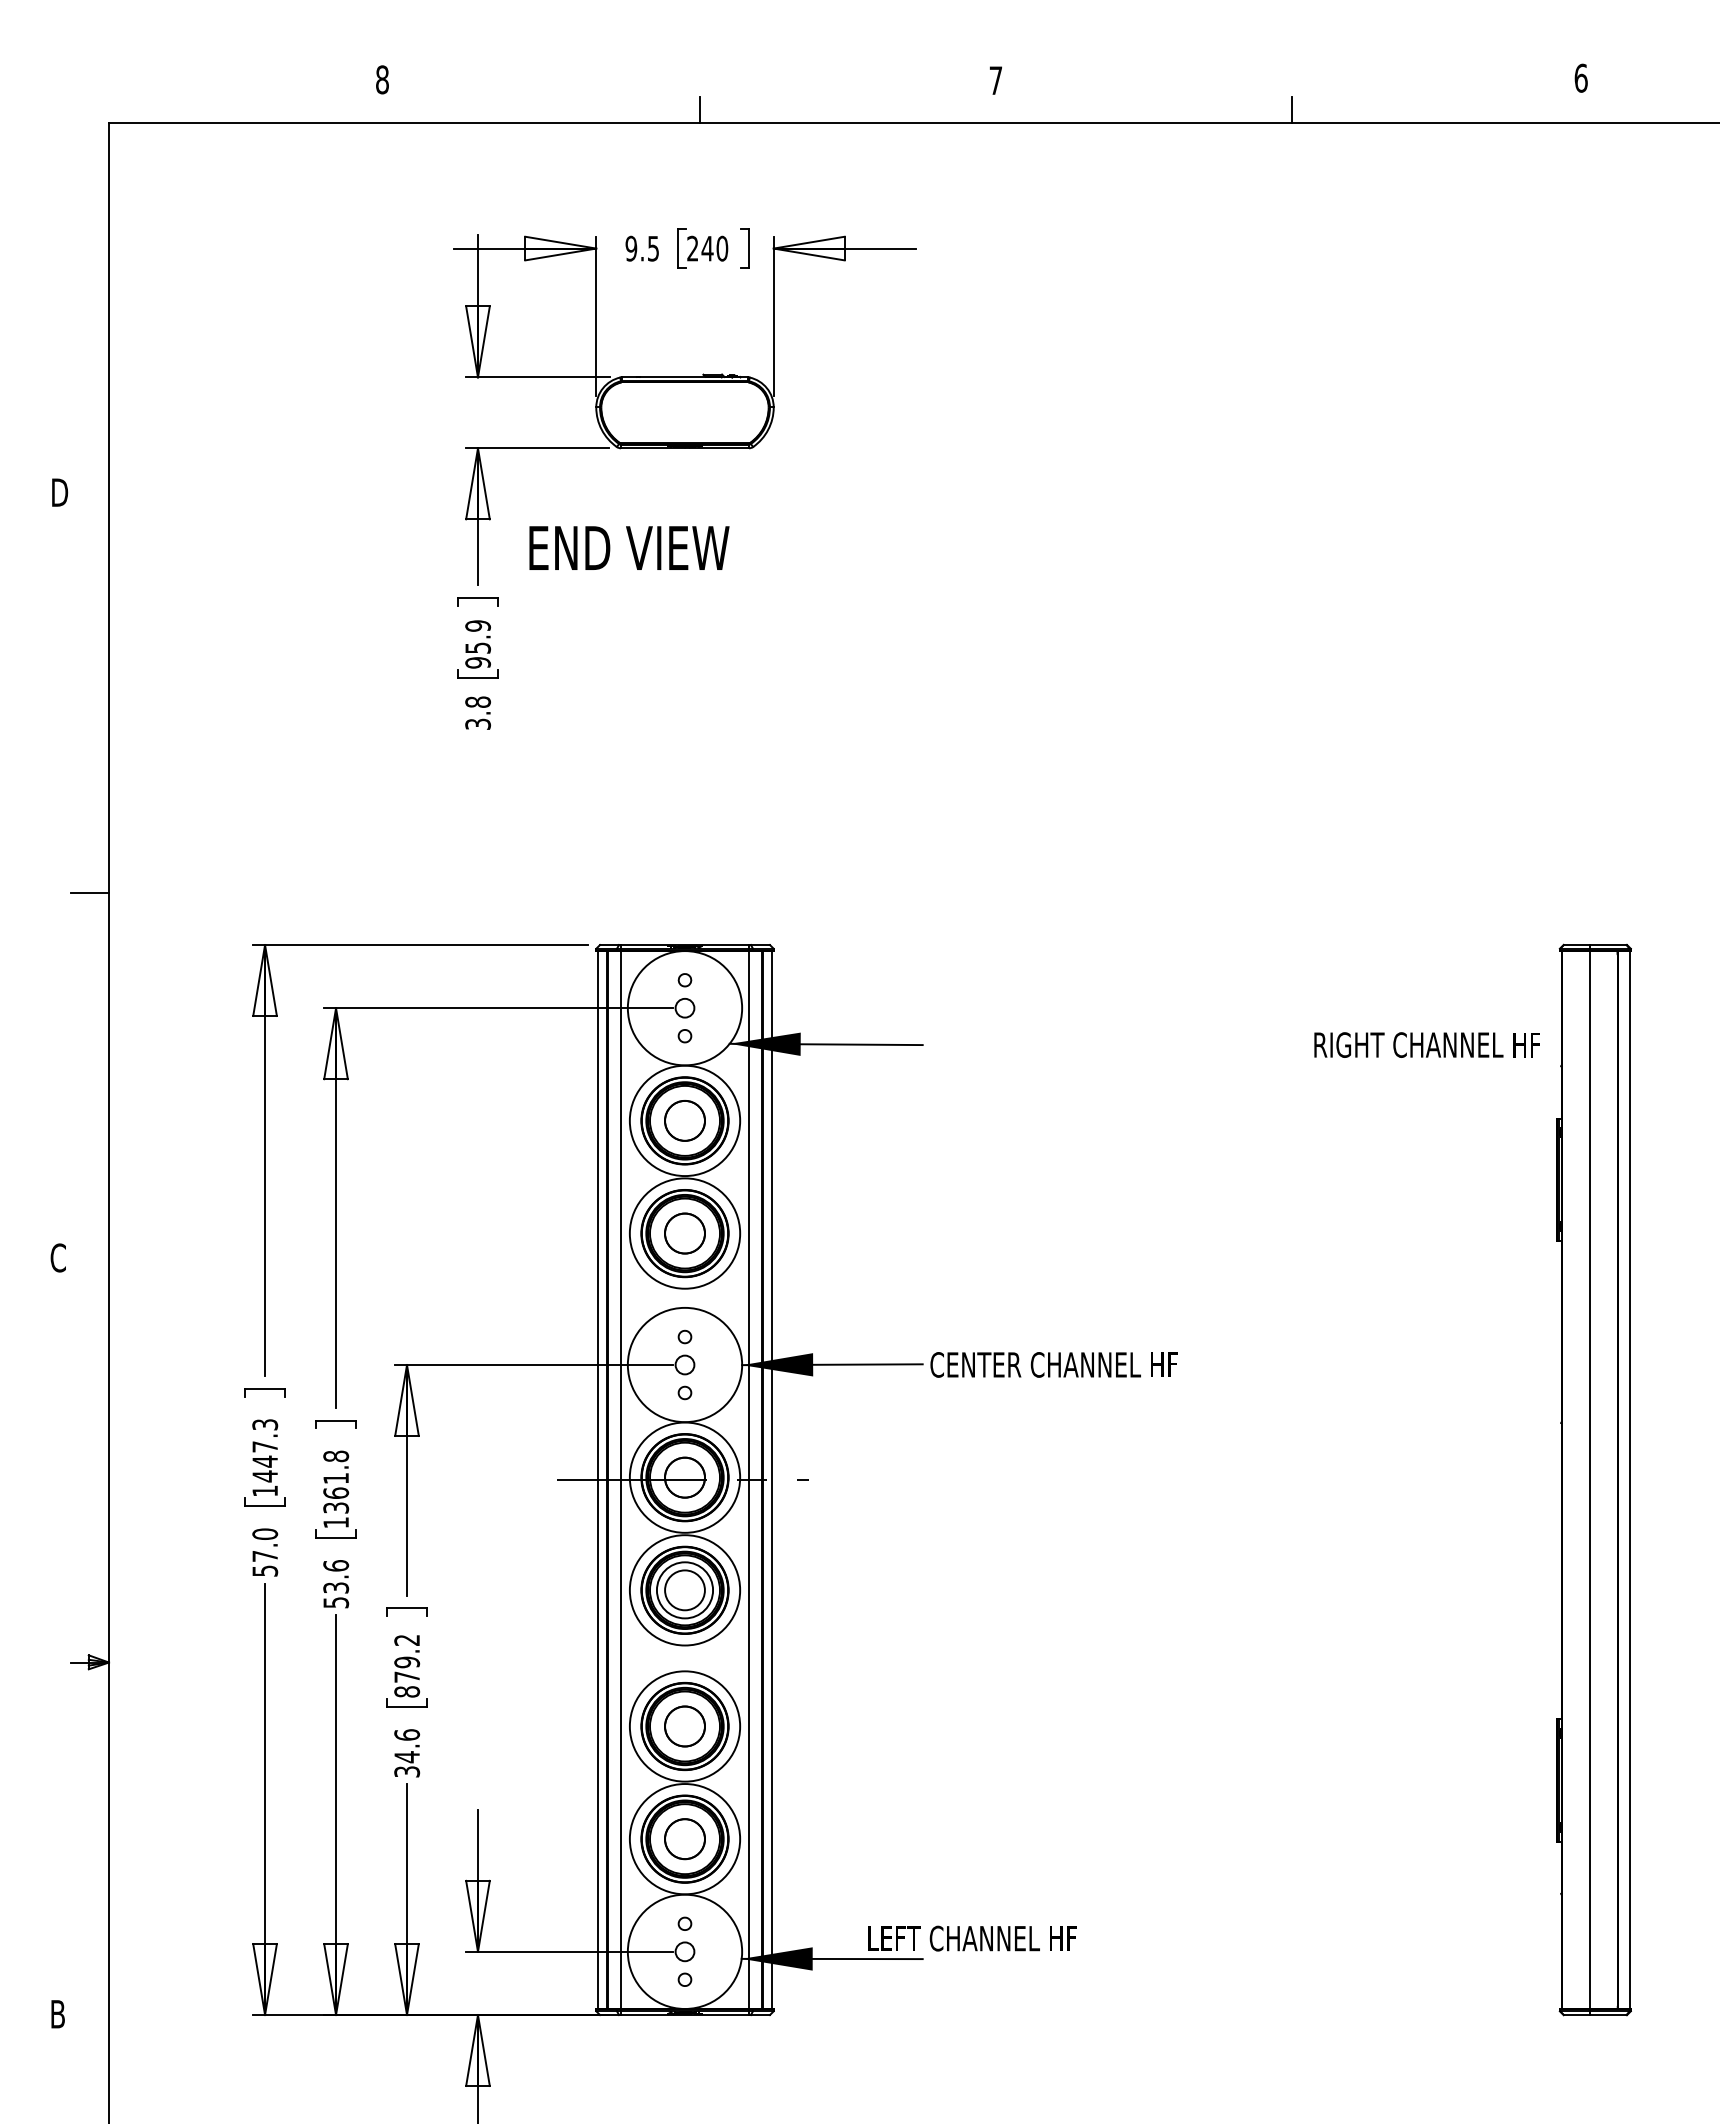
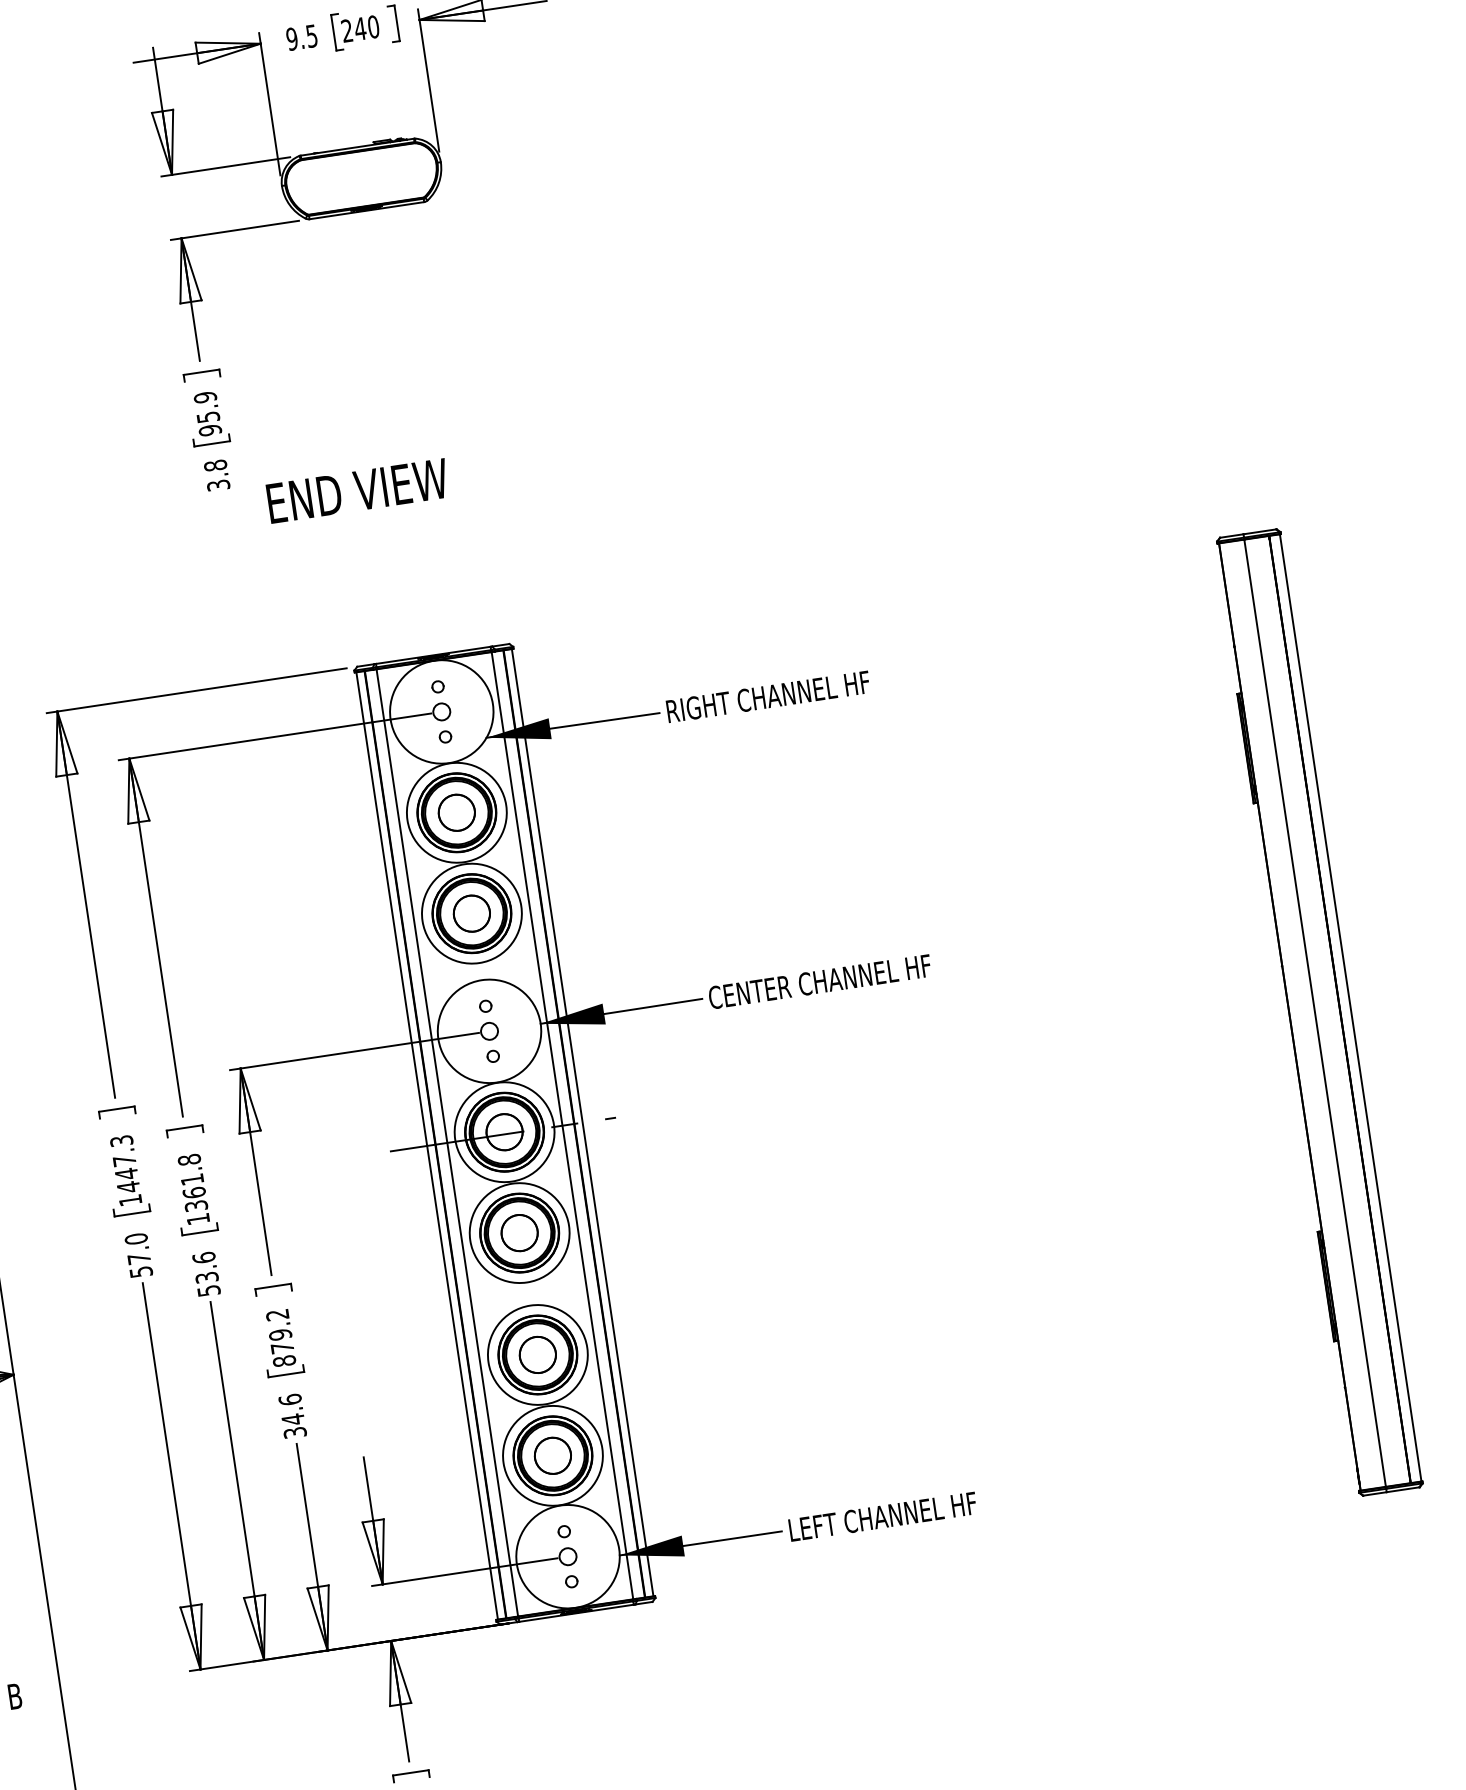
text: (629, 547) -> (357, 490), moved
text: (1426, 1044) -> (767, 696), moved
circle: (684, 1590) -> (519, 1233), size x0.71
text: (972, 1938) -> (882, 1516), moved

